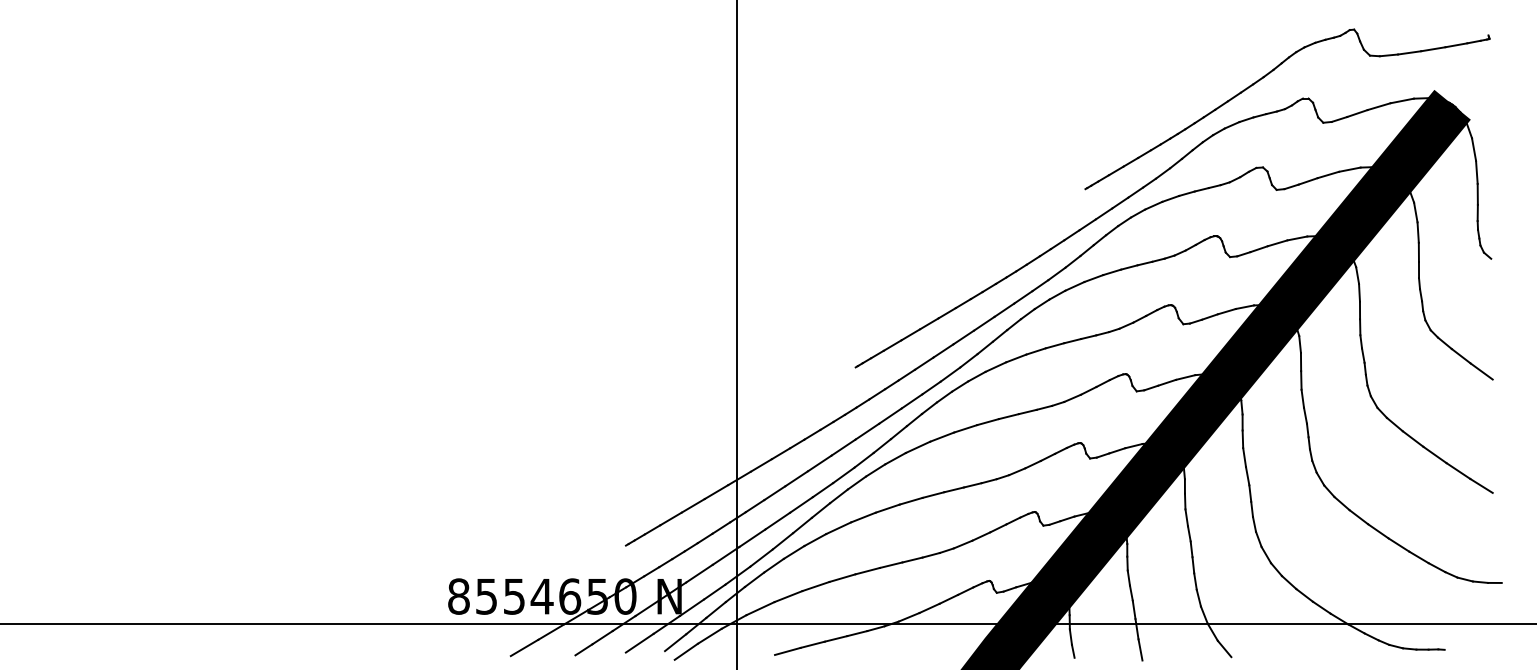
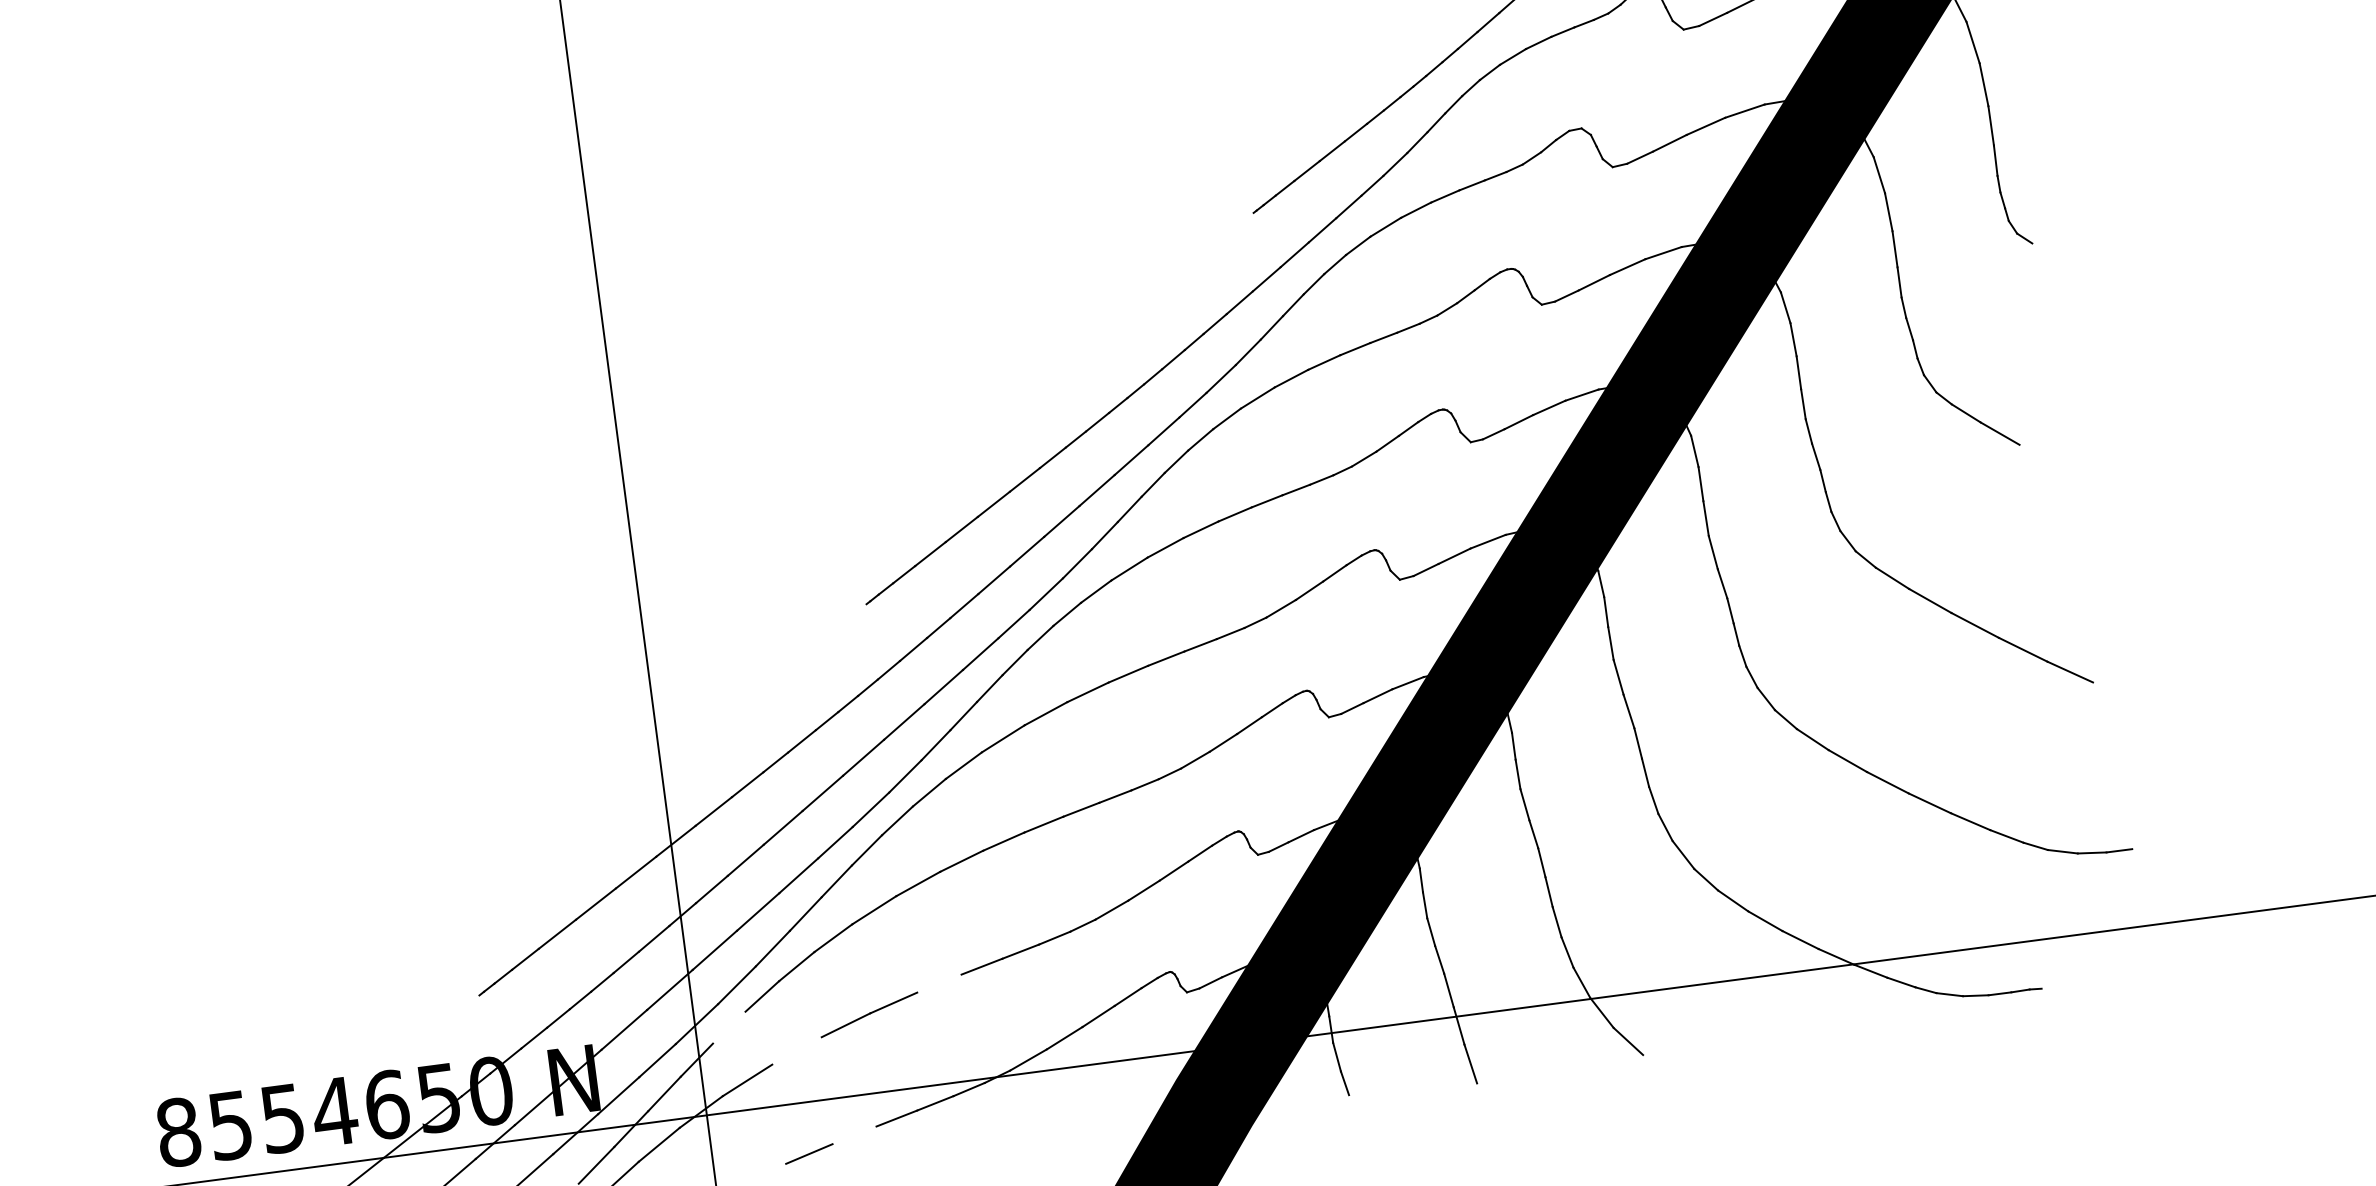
line: (1481, 371) -> (2041, 457), removed
line: (867, 570) -> (938, 982), removed
line: (754, 579) -> (729, 1027), removed
line: (788, 596) -> (797, 1050), removed
line: (812, 644) -> (853, 1134), removed

